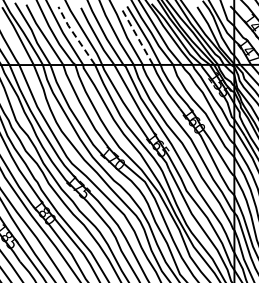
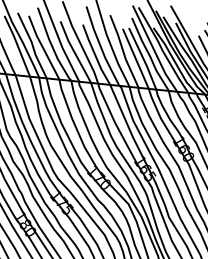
line: (75, 35) -> (74, 51), dashed -> solid
line: (136, 35) -> (135, 57), dashed -> solid

